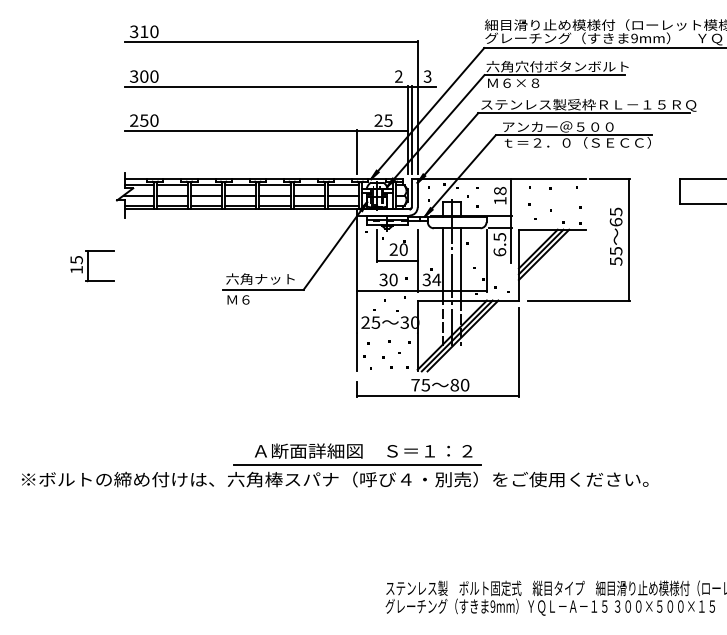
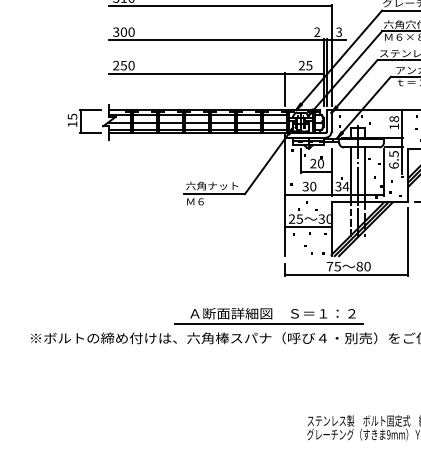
part: (92, 266) -> (84, 121), moved
line: (386, 333) -> (307, 227), added
part: (357, 454) -> (268, 316), moved

